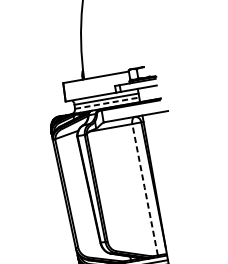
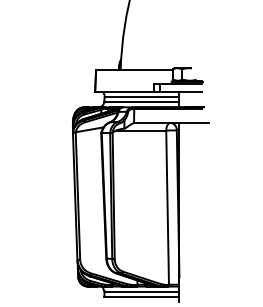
line: (106, 102) -> (141, 101), dashed -> solid
line: (144, 188) -> (167, 206), dashed -> solid

